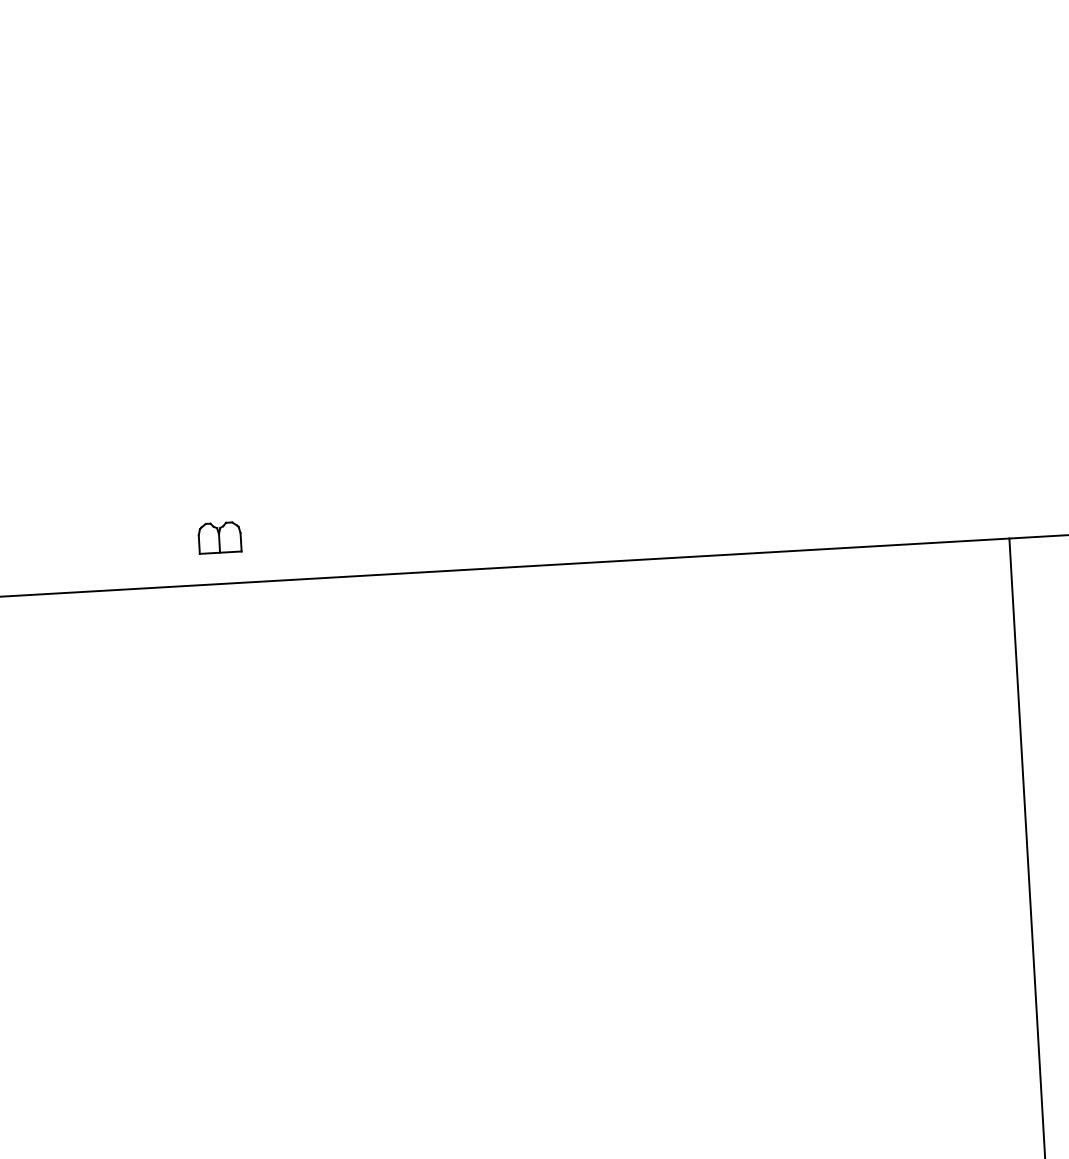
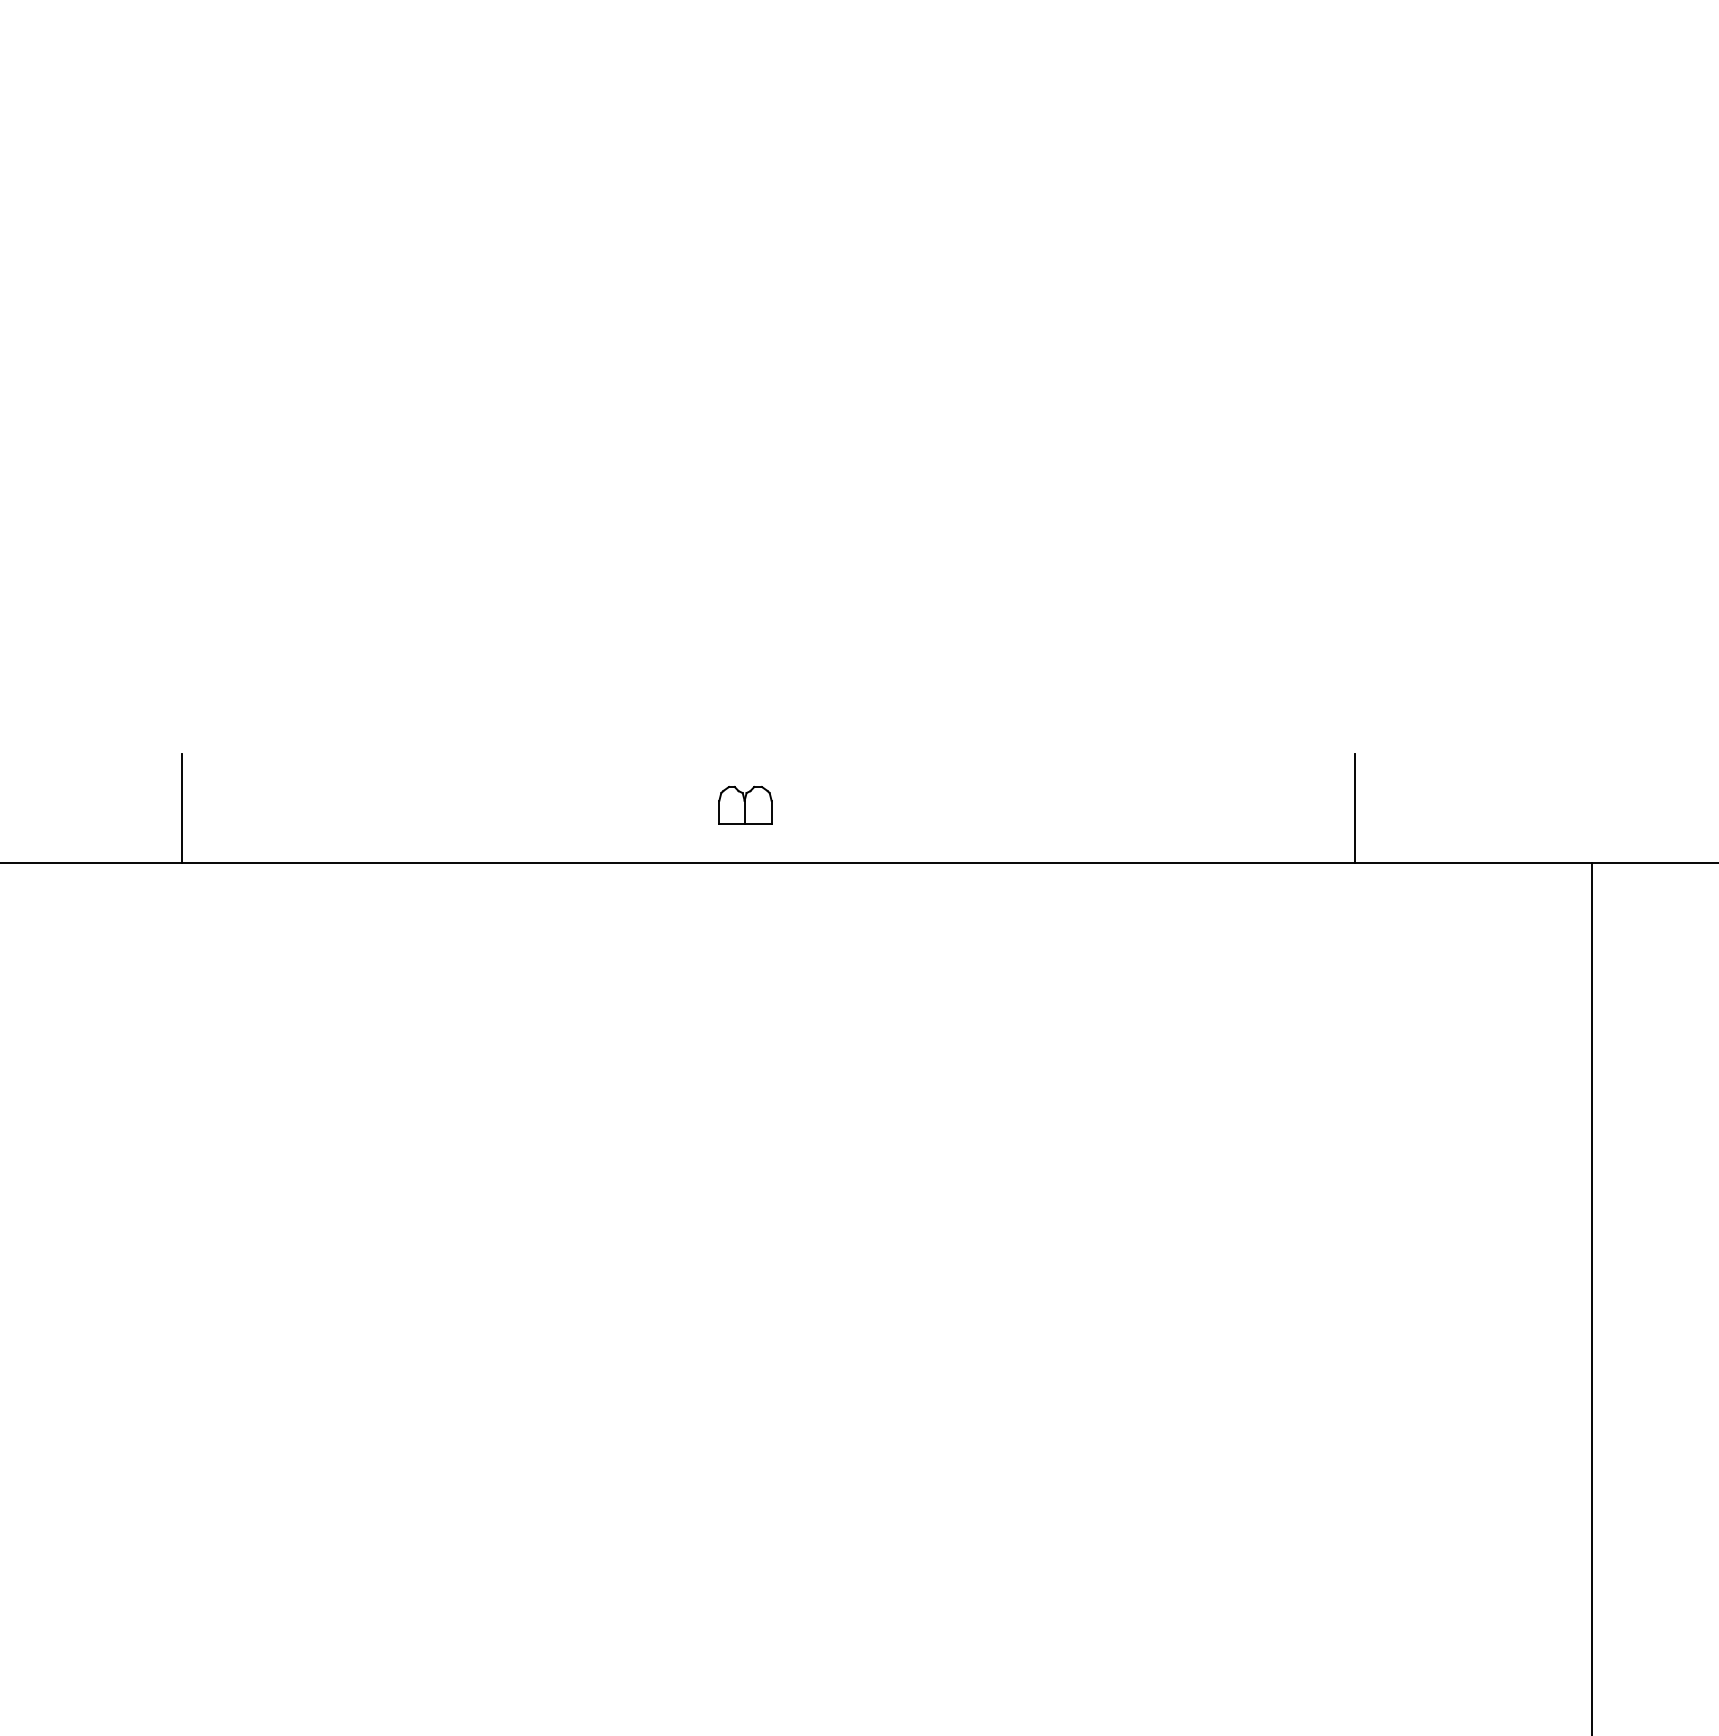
line: (817, 505) -> (1355, 808), added
part: (219, 538) -> (745, 805), moved

